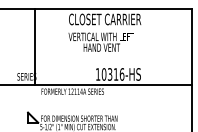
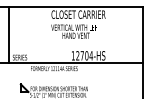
line: (34, 46) -> (9, 34), moved
text: (112, 74) -> (84, 55), 10316-HS -> 12704-HS

